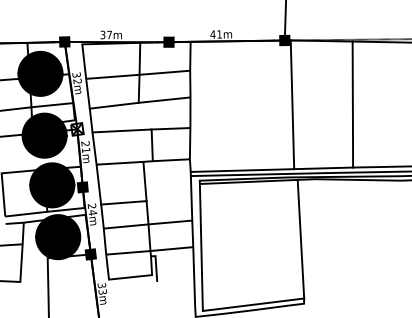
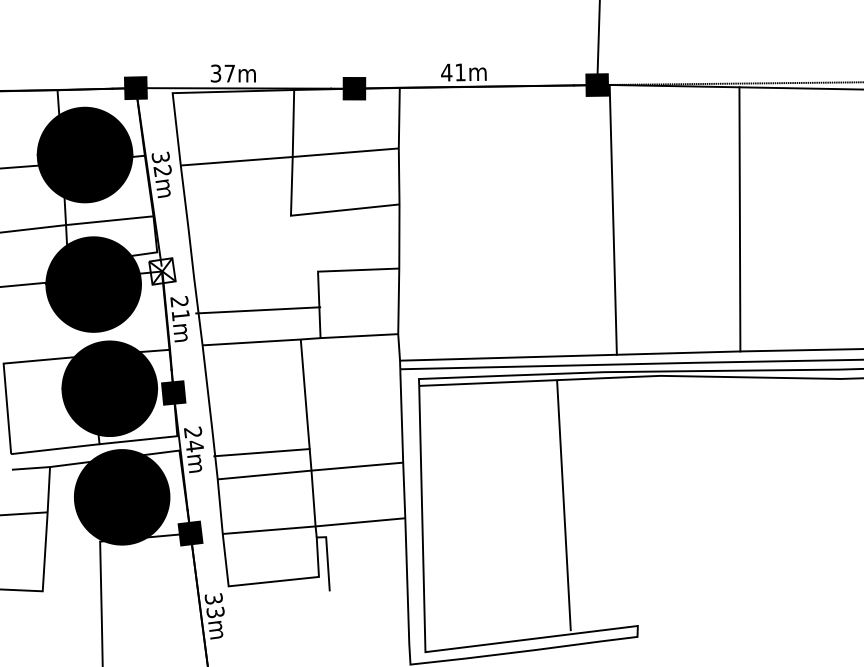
line: (113, 105) -> (238, 221), removed
line: (121, 130) -> (256, 309), moved
line: (123, 202) -> (261, 451), moved
line: (300, 238) -> (563, 504), moved

